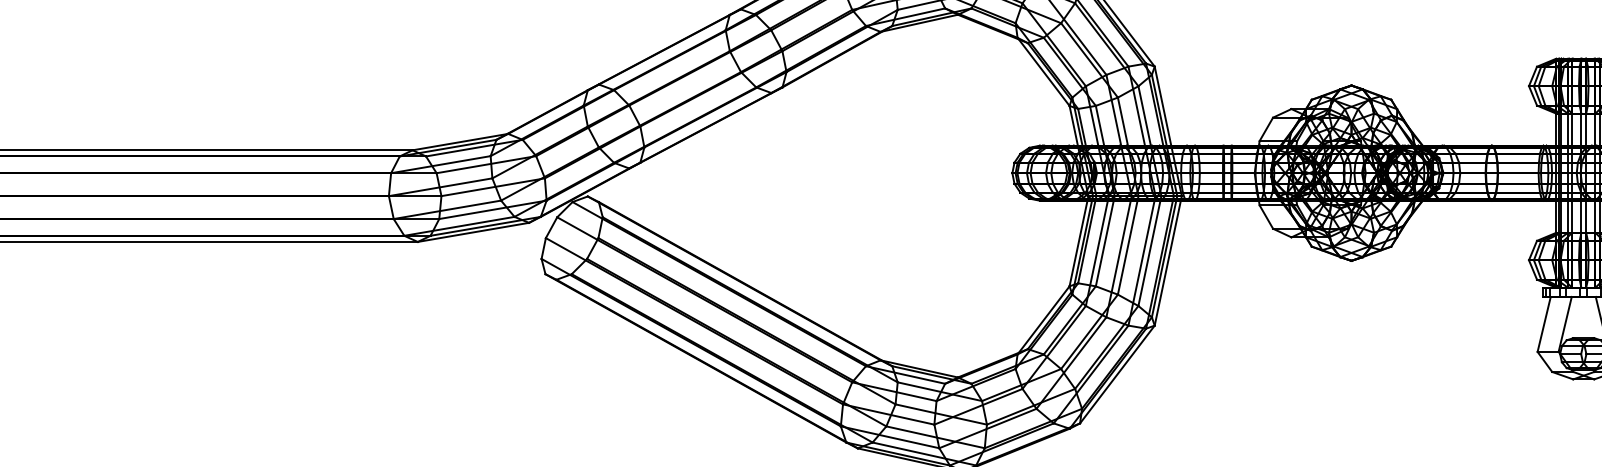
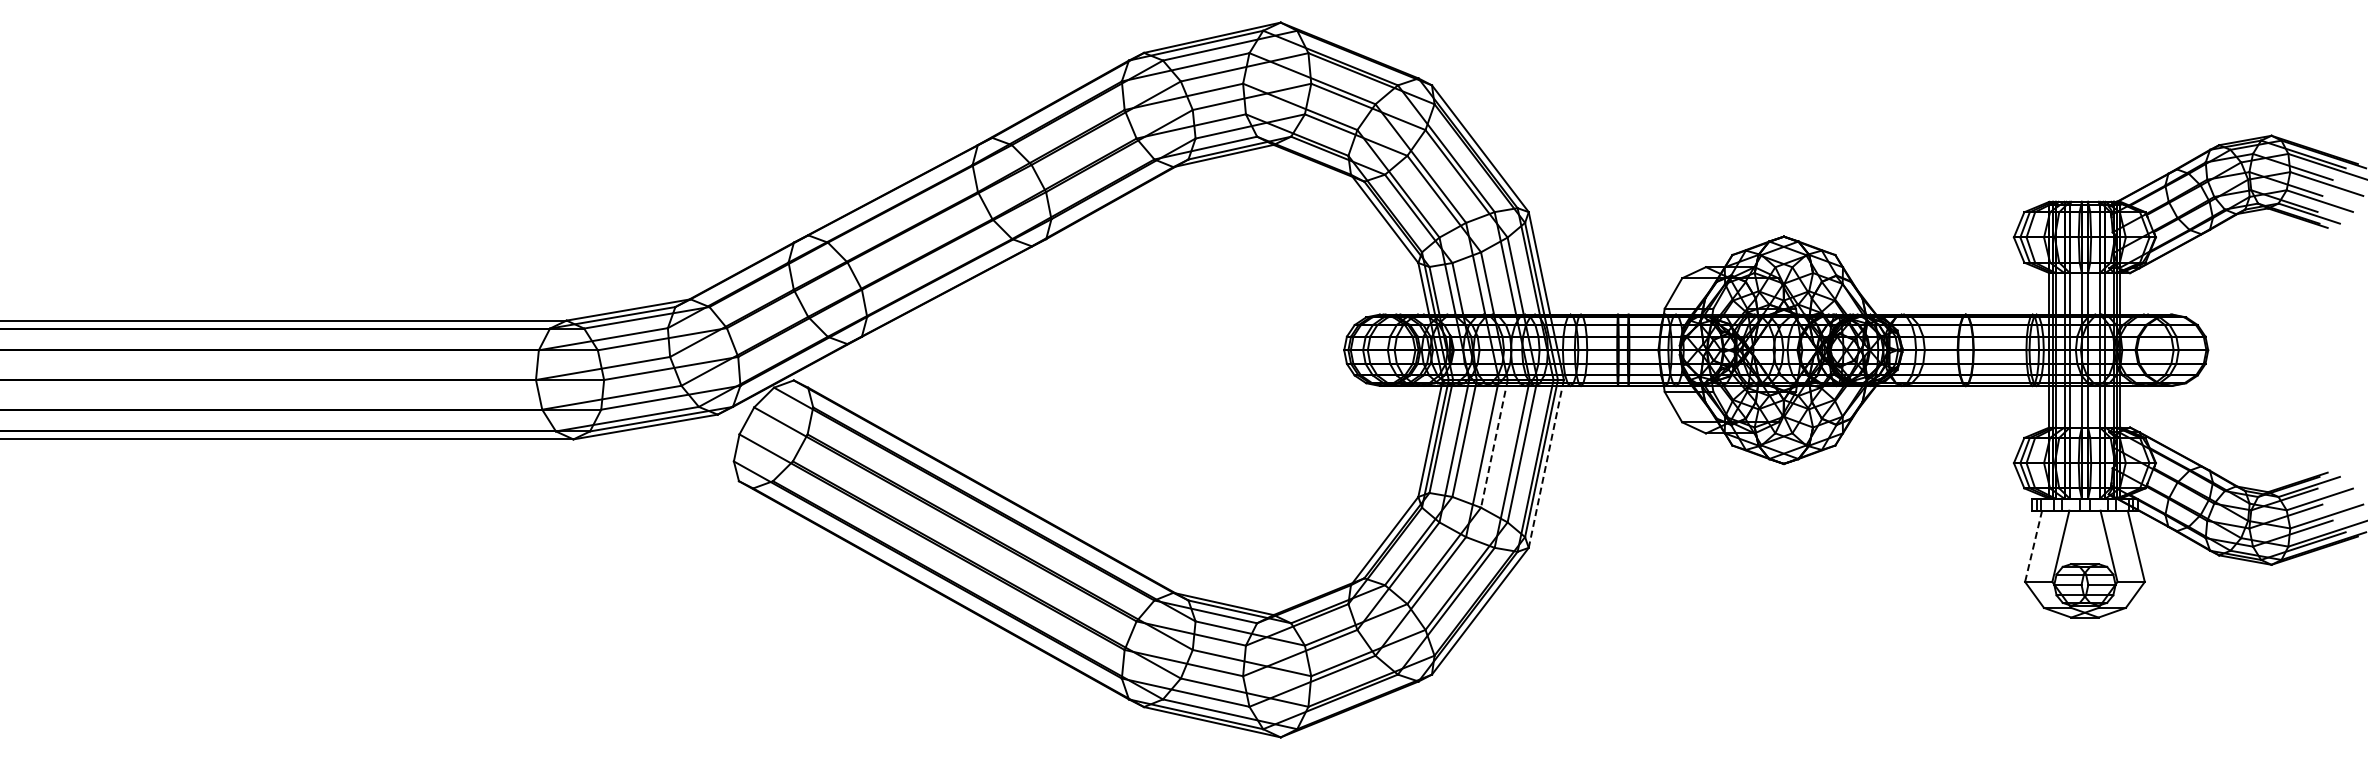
line: (1128, 245) -> (1494, 444), solid -> dashed
line: (1168, 260) -> (1546, 463), solid -> dashed
line: (1544, 324) -> (2033, 546), solid -> dashed

